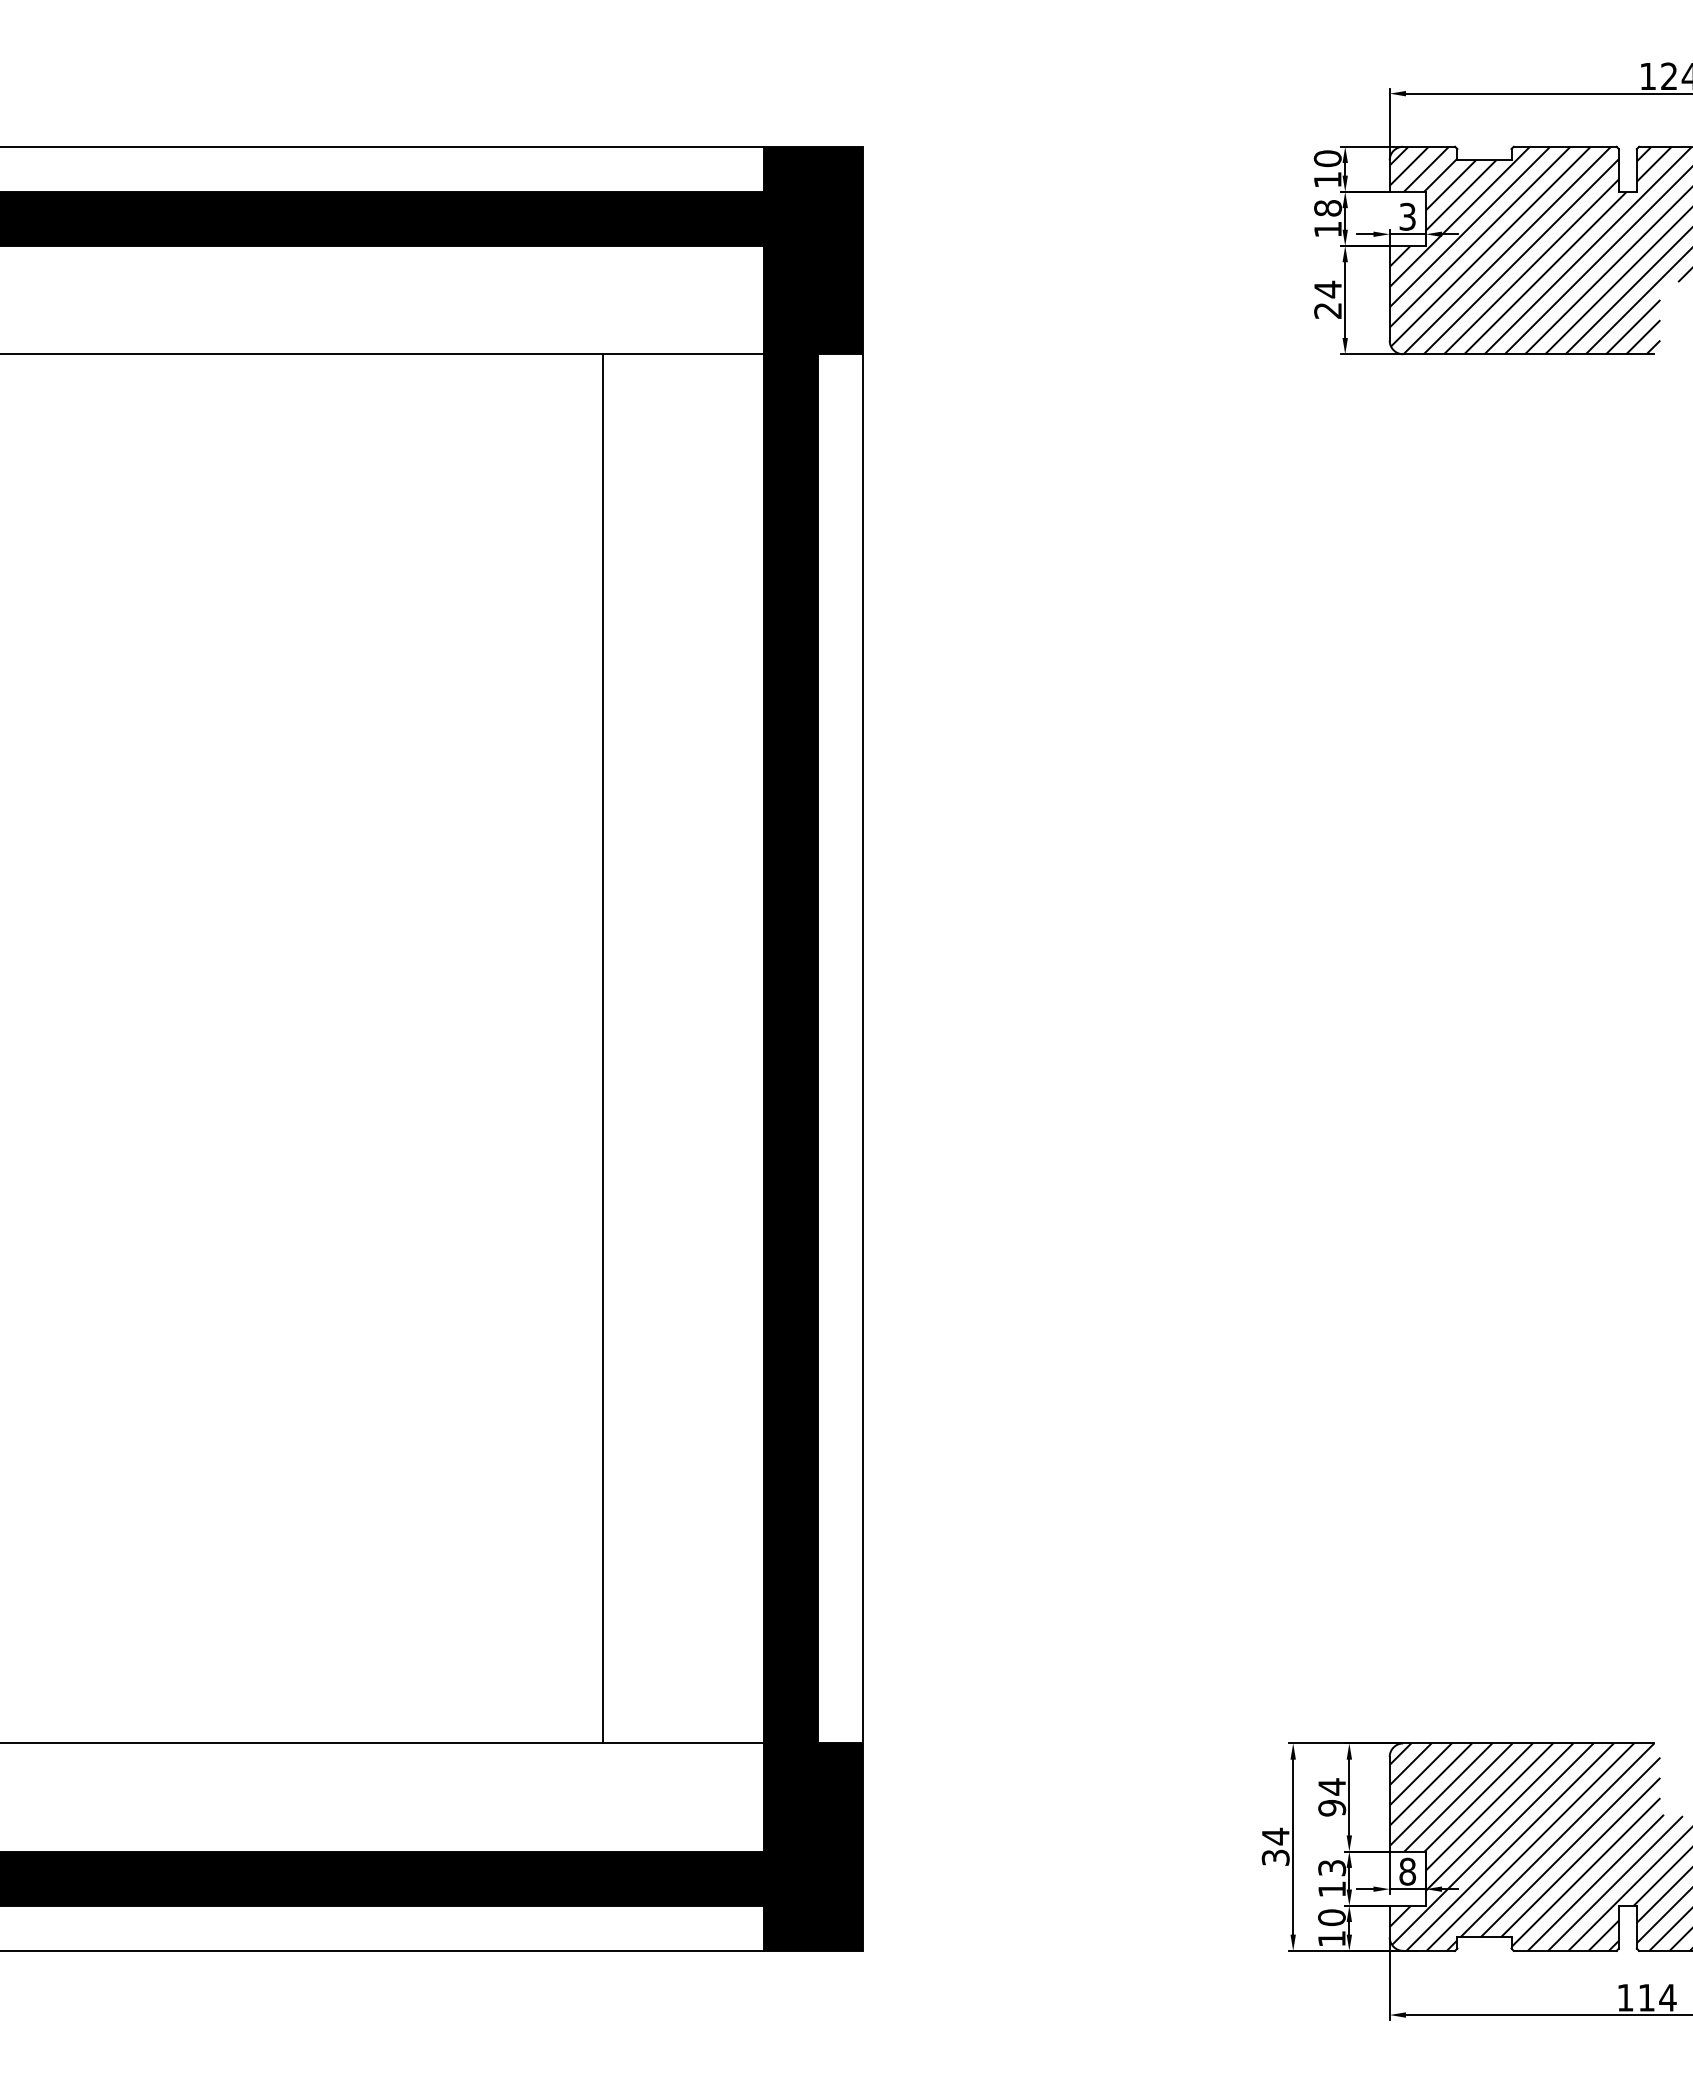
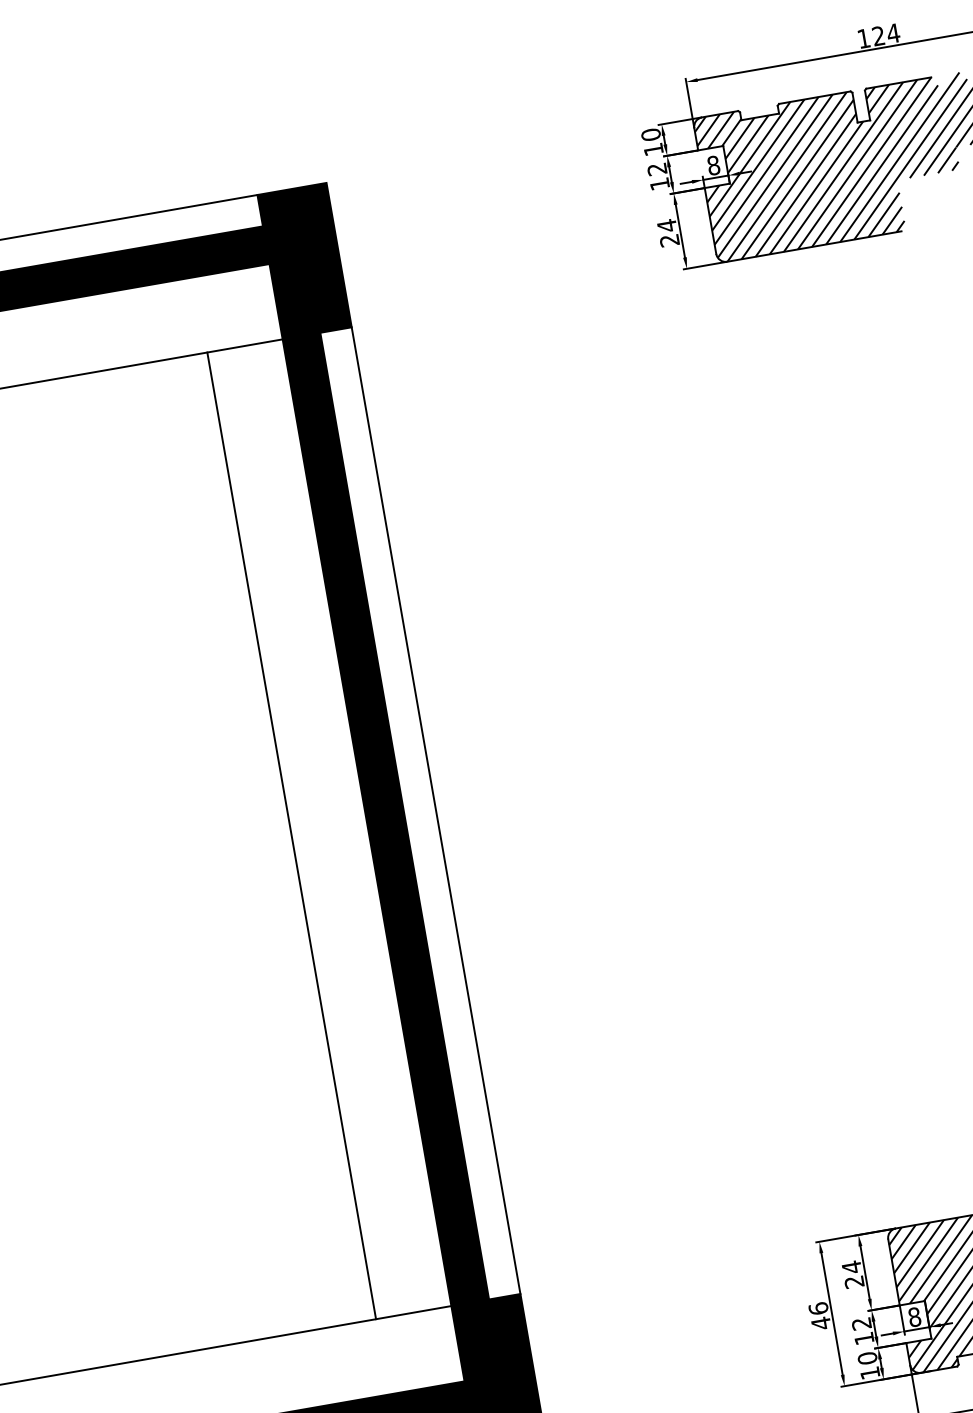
text: (1327, 208) -> (656, 169), 18 -> 12
text: (1407, 216) -> (713, 165), 3 -> 8
line: (603, 1048) -> (291, 835), moved
text: (1332, 1808) -> (854, 1282), 94 -> 24
text: (1275, 1846) -> (819, 1315), 34 -> 46
text: (1332, 1868) -> (861, 1324), 13 -> 12

